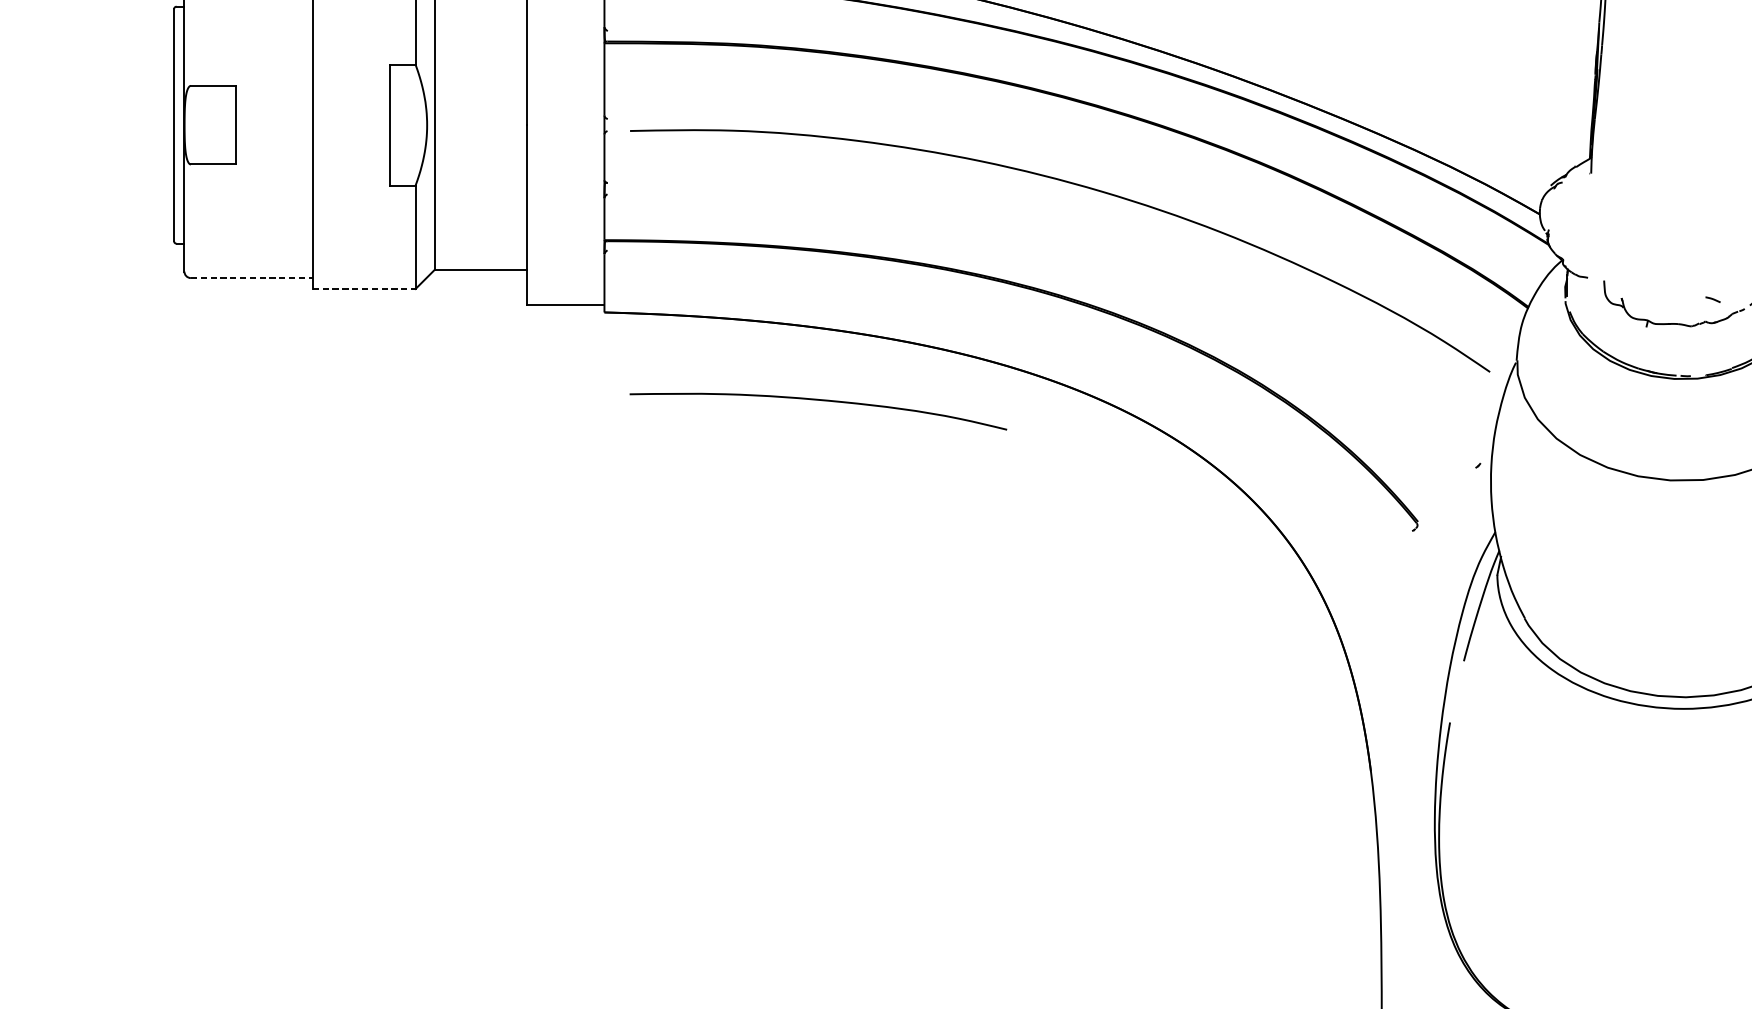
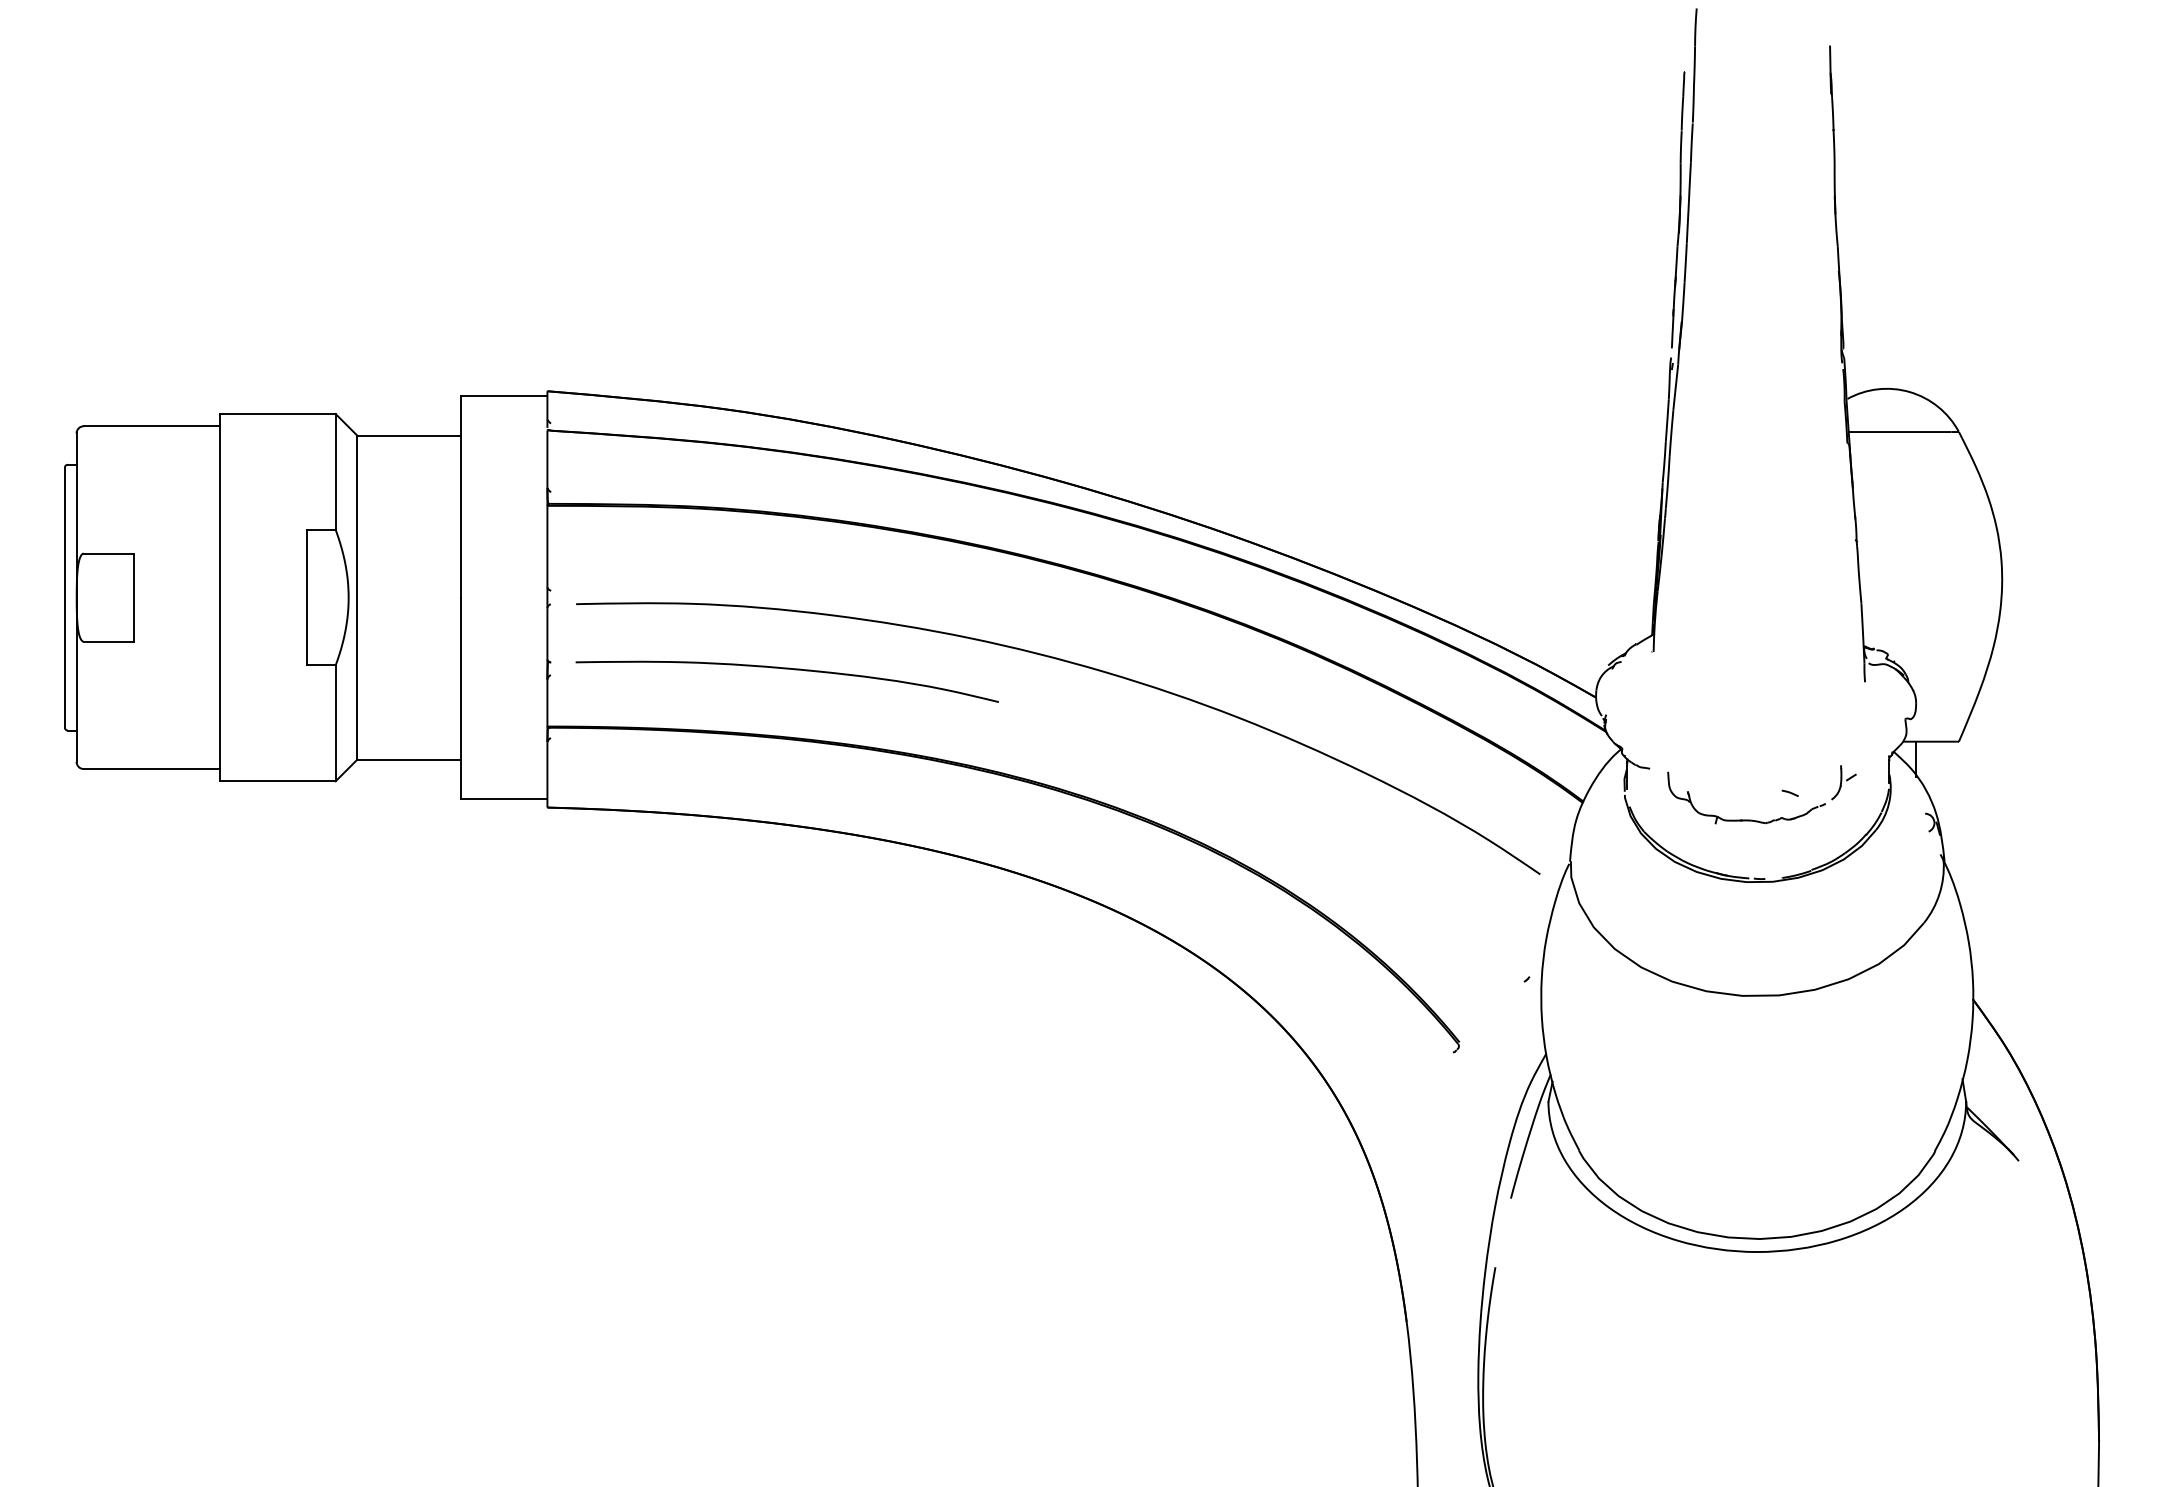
line: (252, 278) -> (152, 769), dashed -> solid
line: (364, 289) -> (278, 781), dashed -> solid
curve: (817, 400) -> (786, 669), moved

